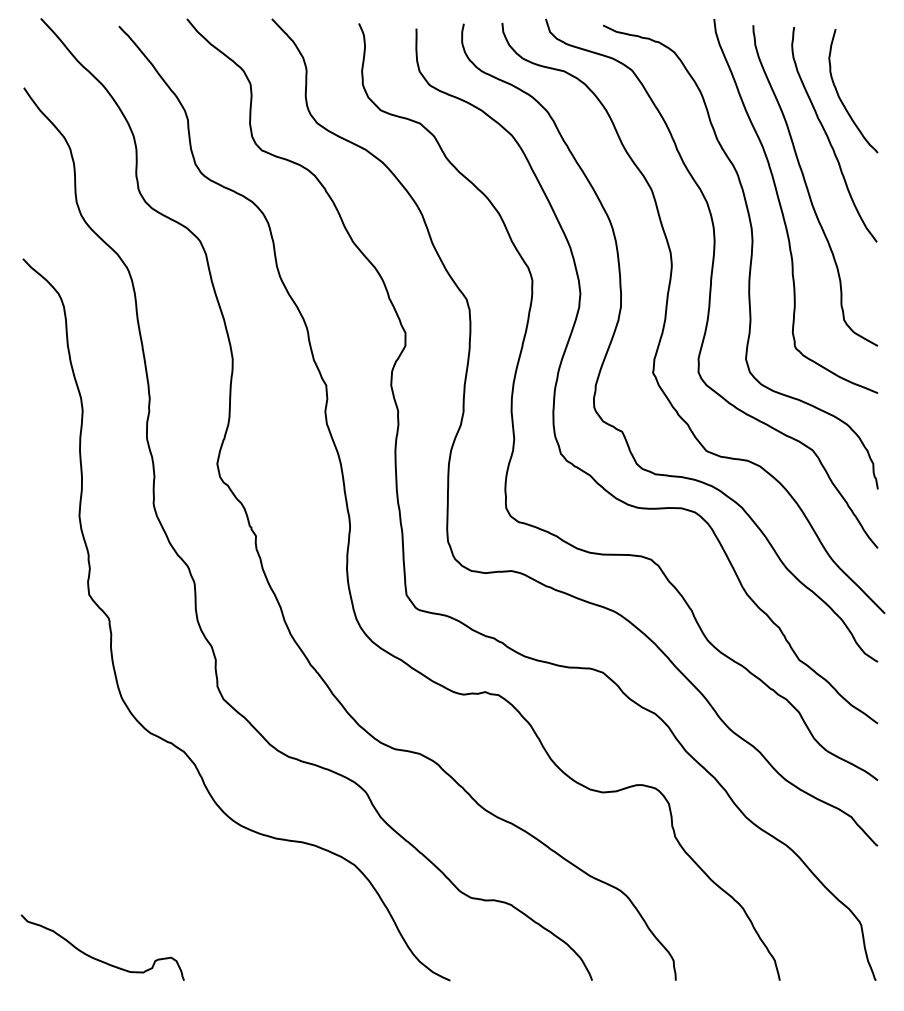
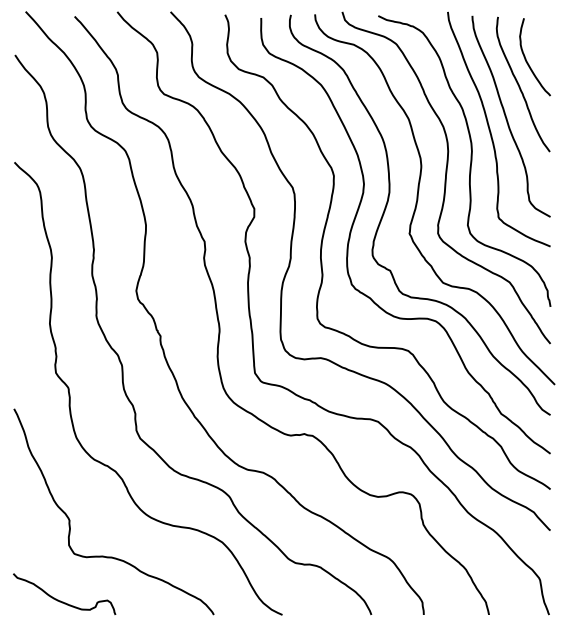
curve: (112, 828) -> (70, 519), added

